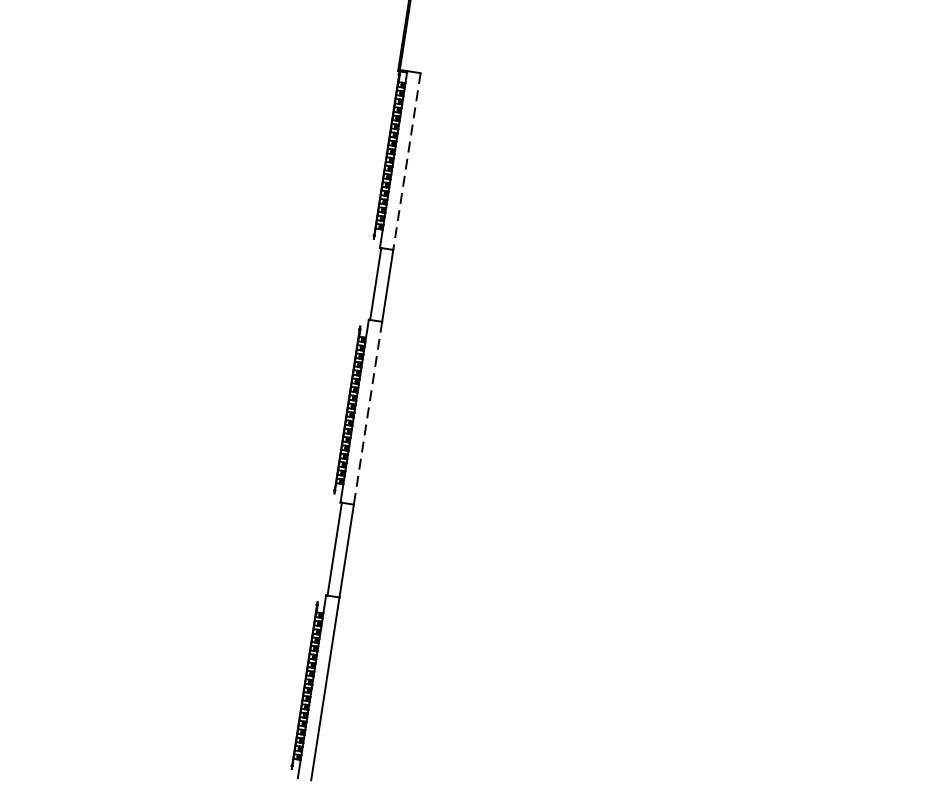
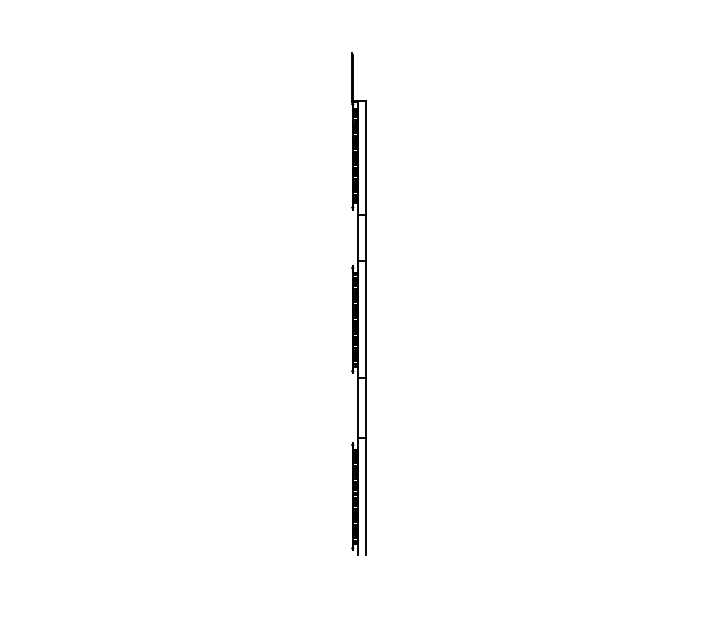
line: (407, 161) -> (366, 157), dashed -> solid
line: (368, 413) -> (366, 319), dashed -> solid

